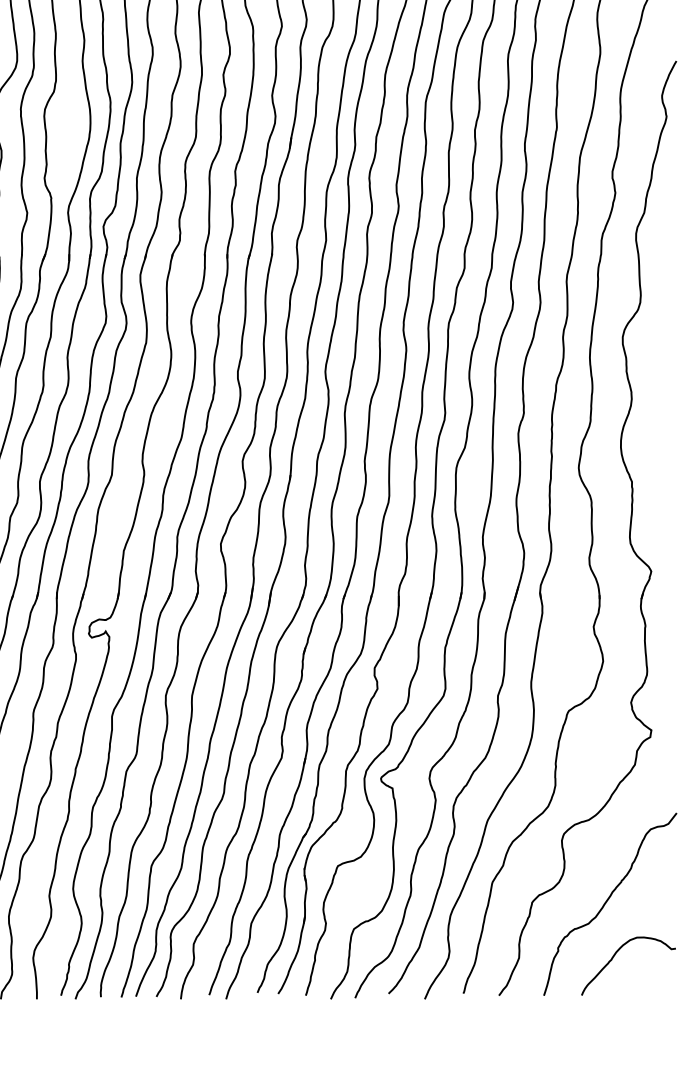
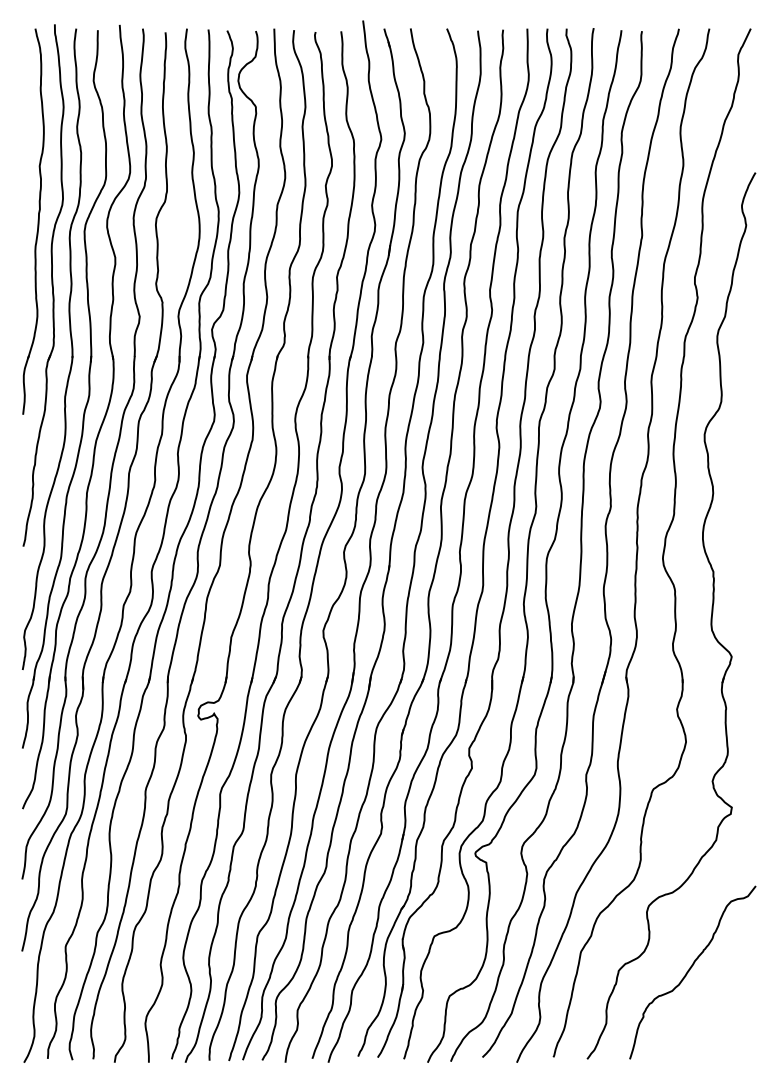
curve: (616, 954) -> (698, 1020), removed

